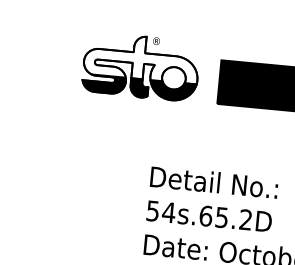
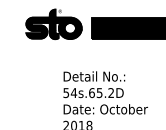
fill: (140, 56) -> (53, 19), added

